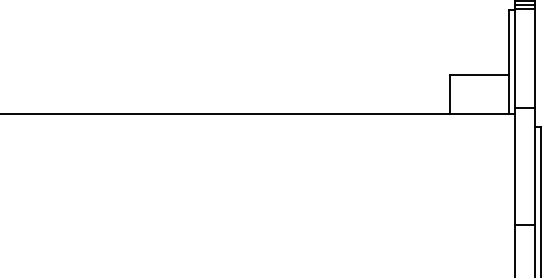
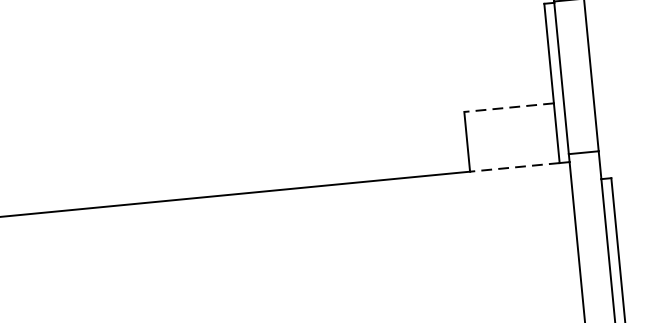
line: (479, 74) -> (508, 107), solid -> dashed
line: (479, 113) -> (514, 167), solid -> dashed

